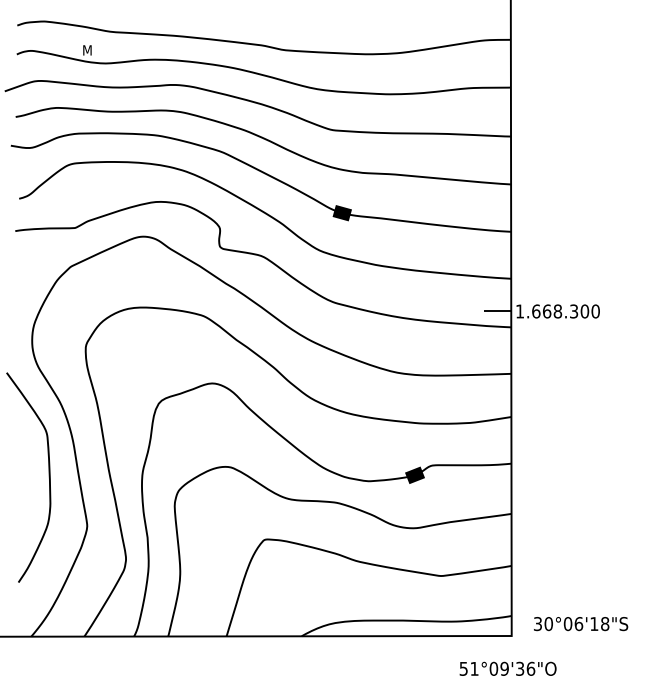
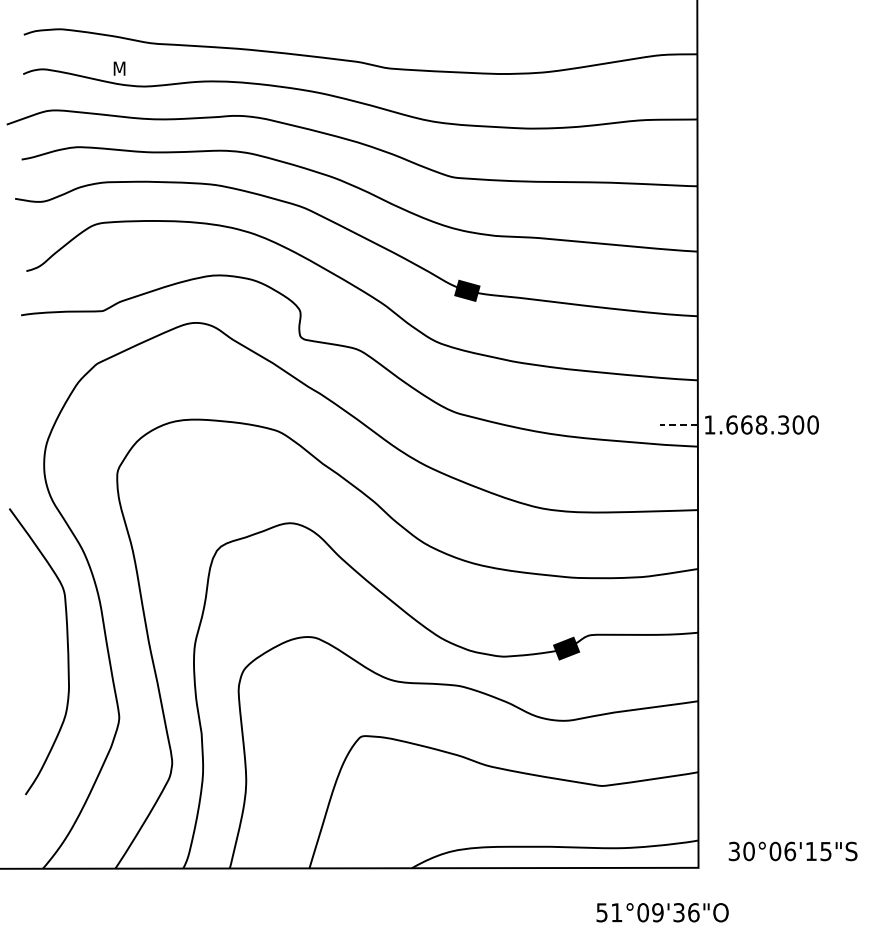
line: (497, 311) -> (679, 425), solid -> dashed
text: (604, 624) -> (825, 851), 30°06'18"S -> 30°06'15"S
text: (508, 668) -> (662, 912), moved

